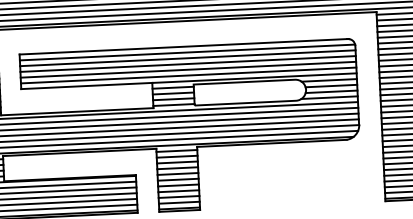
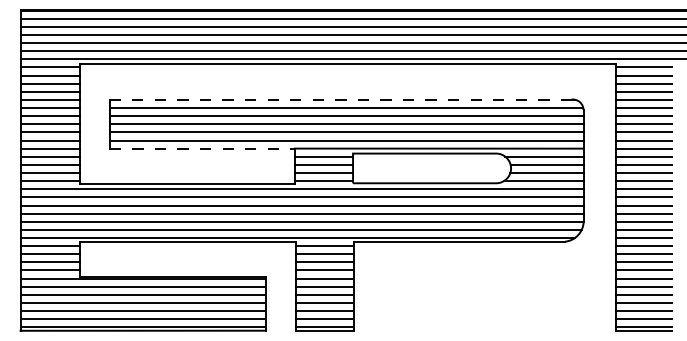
line: (183, 46) -> (340, 99), solid -> dashed
line: (86, 85) -> (202, 148), solid -> dashed

